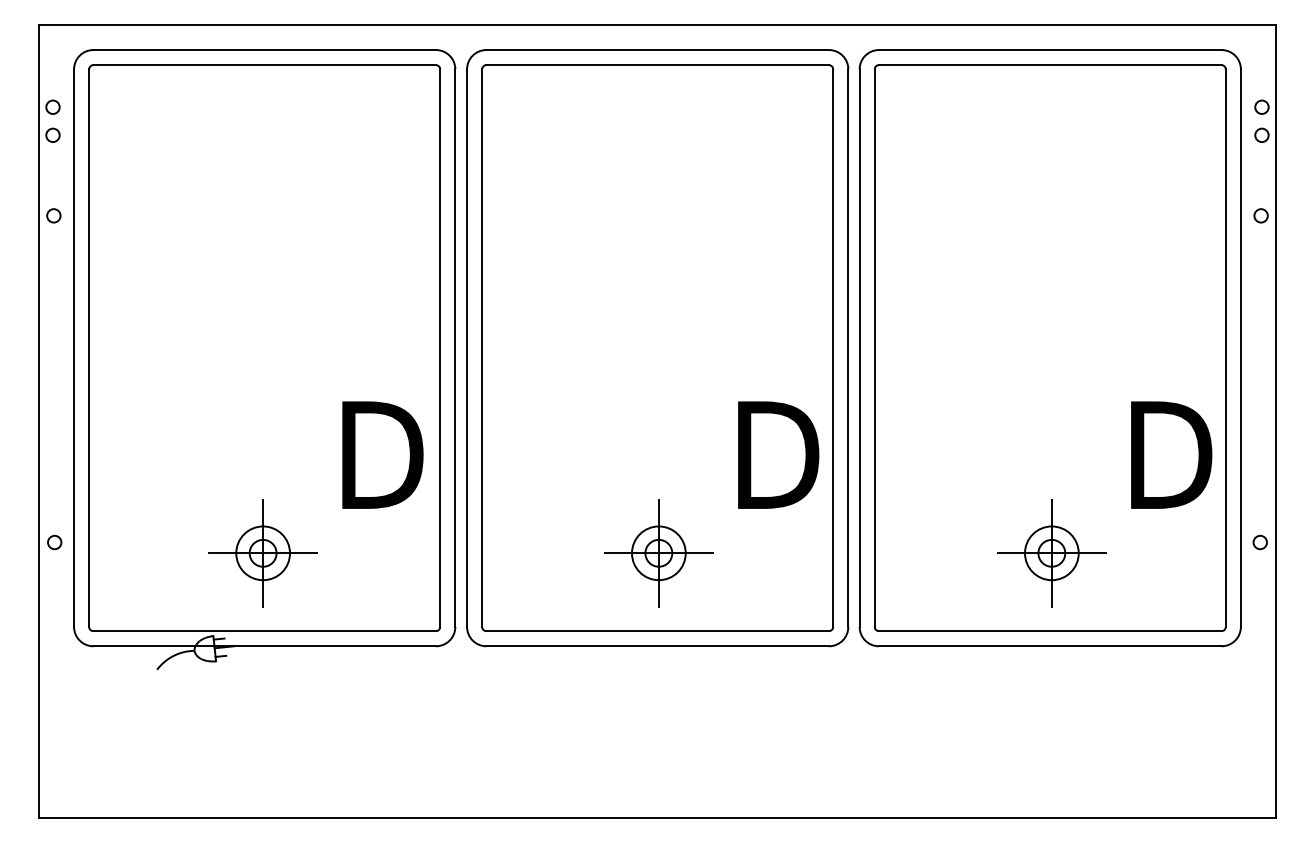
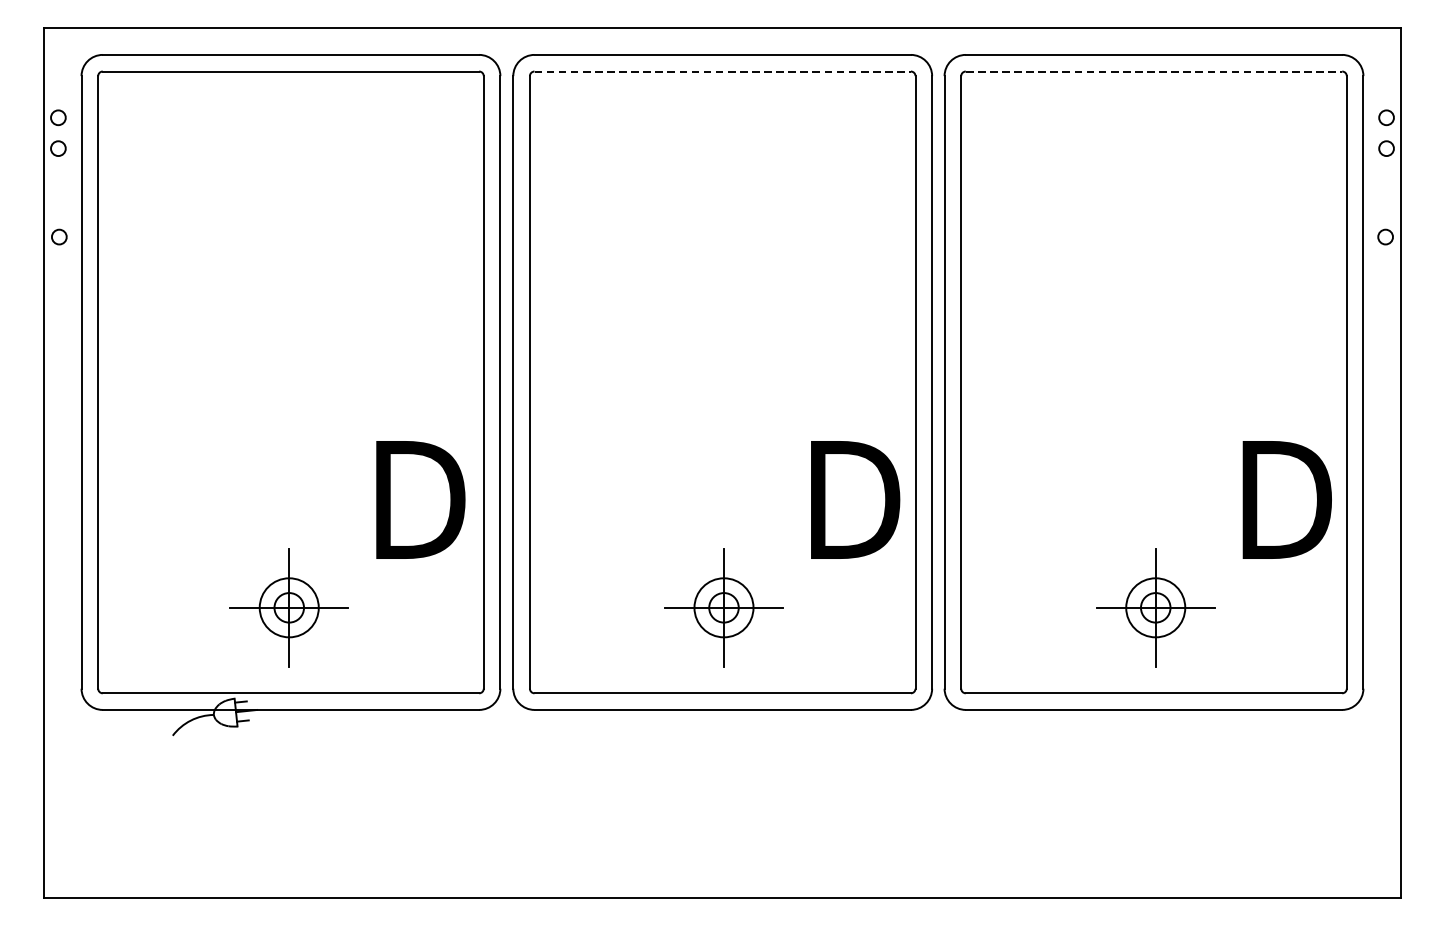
line: (658, 65) -> (723, 71), solid -> dashed
line: (1050, 65) -> (1154, 71), solid -> dashed
circle: (54, 542) -> (60, 595), removed
circle: (1259, 542) -> (1383, 595), removed

